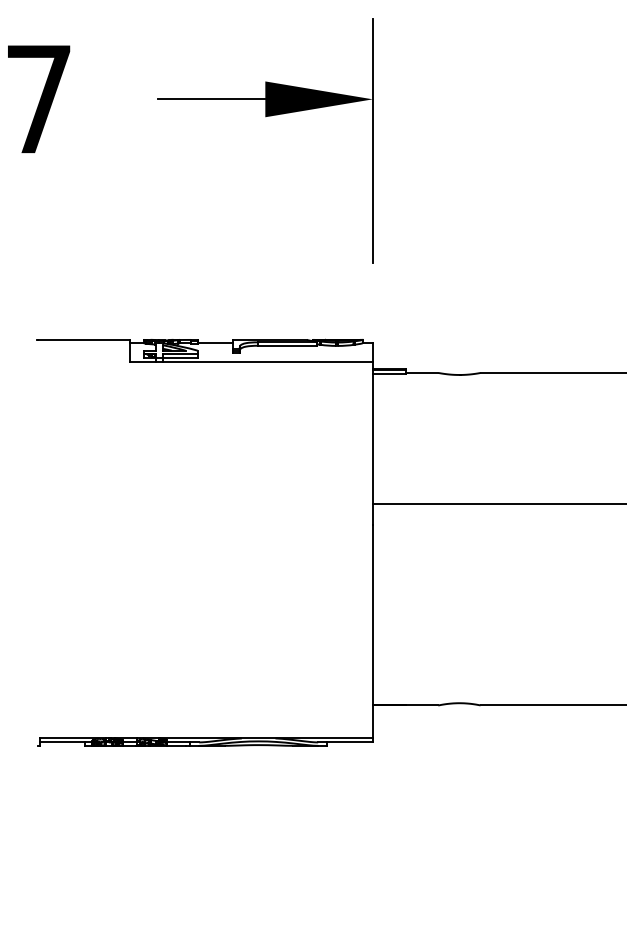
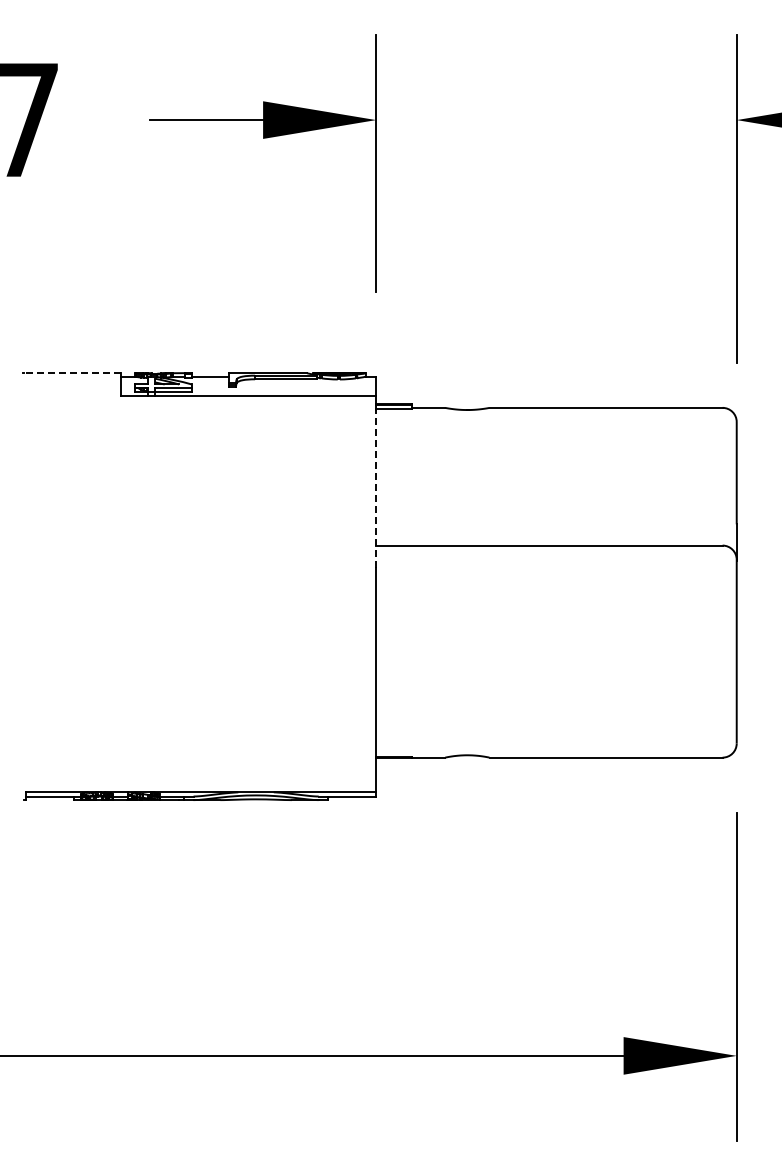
line: (84, 340) -> (72, 373), solid -> dashed
line: (373, 449) -> (376, 488), solid -> dashed

